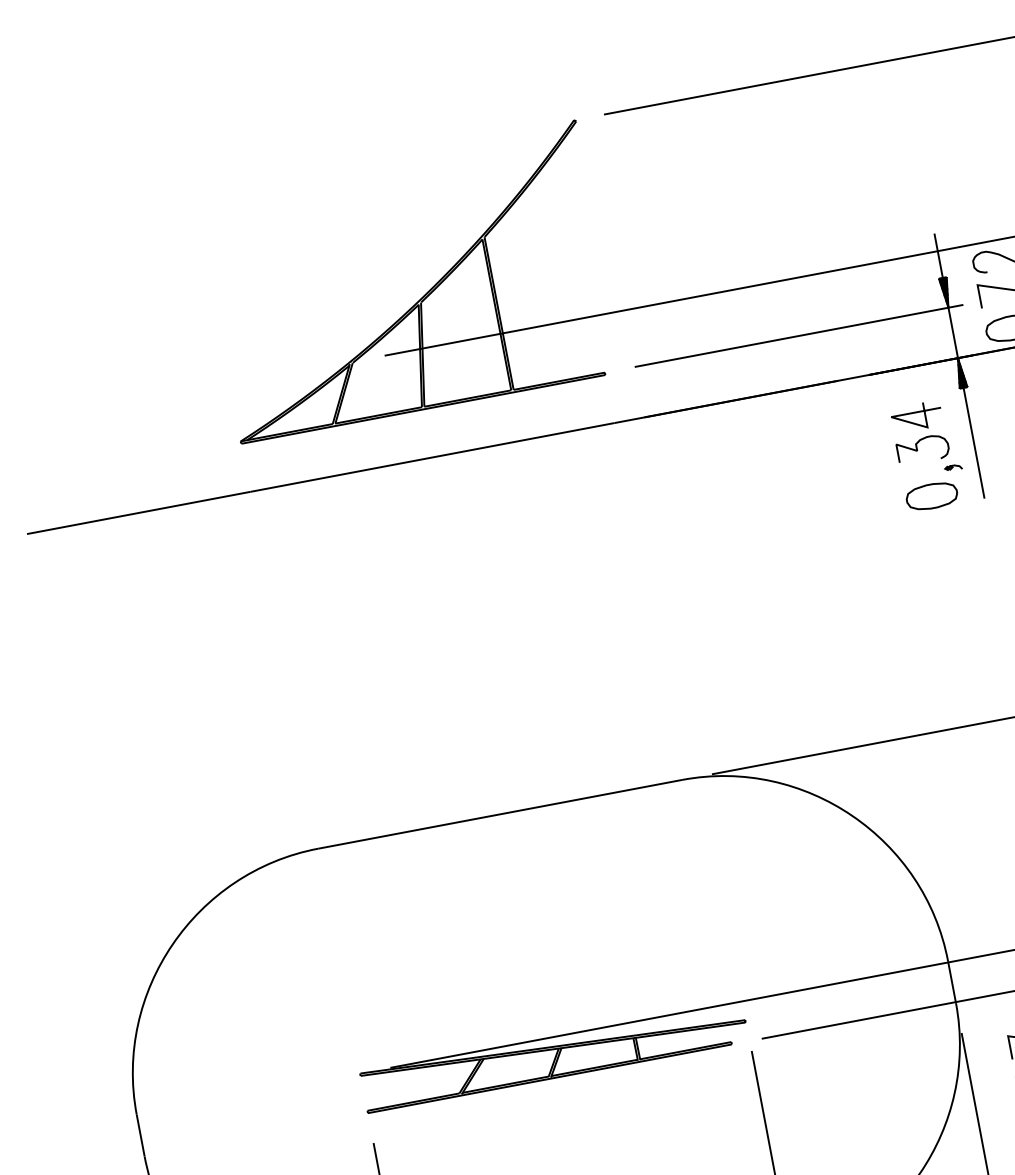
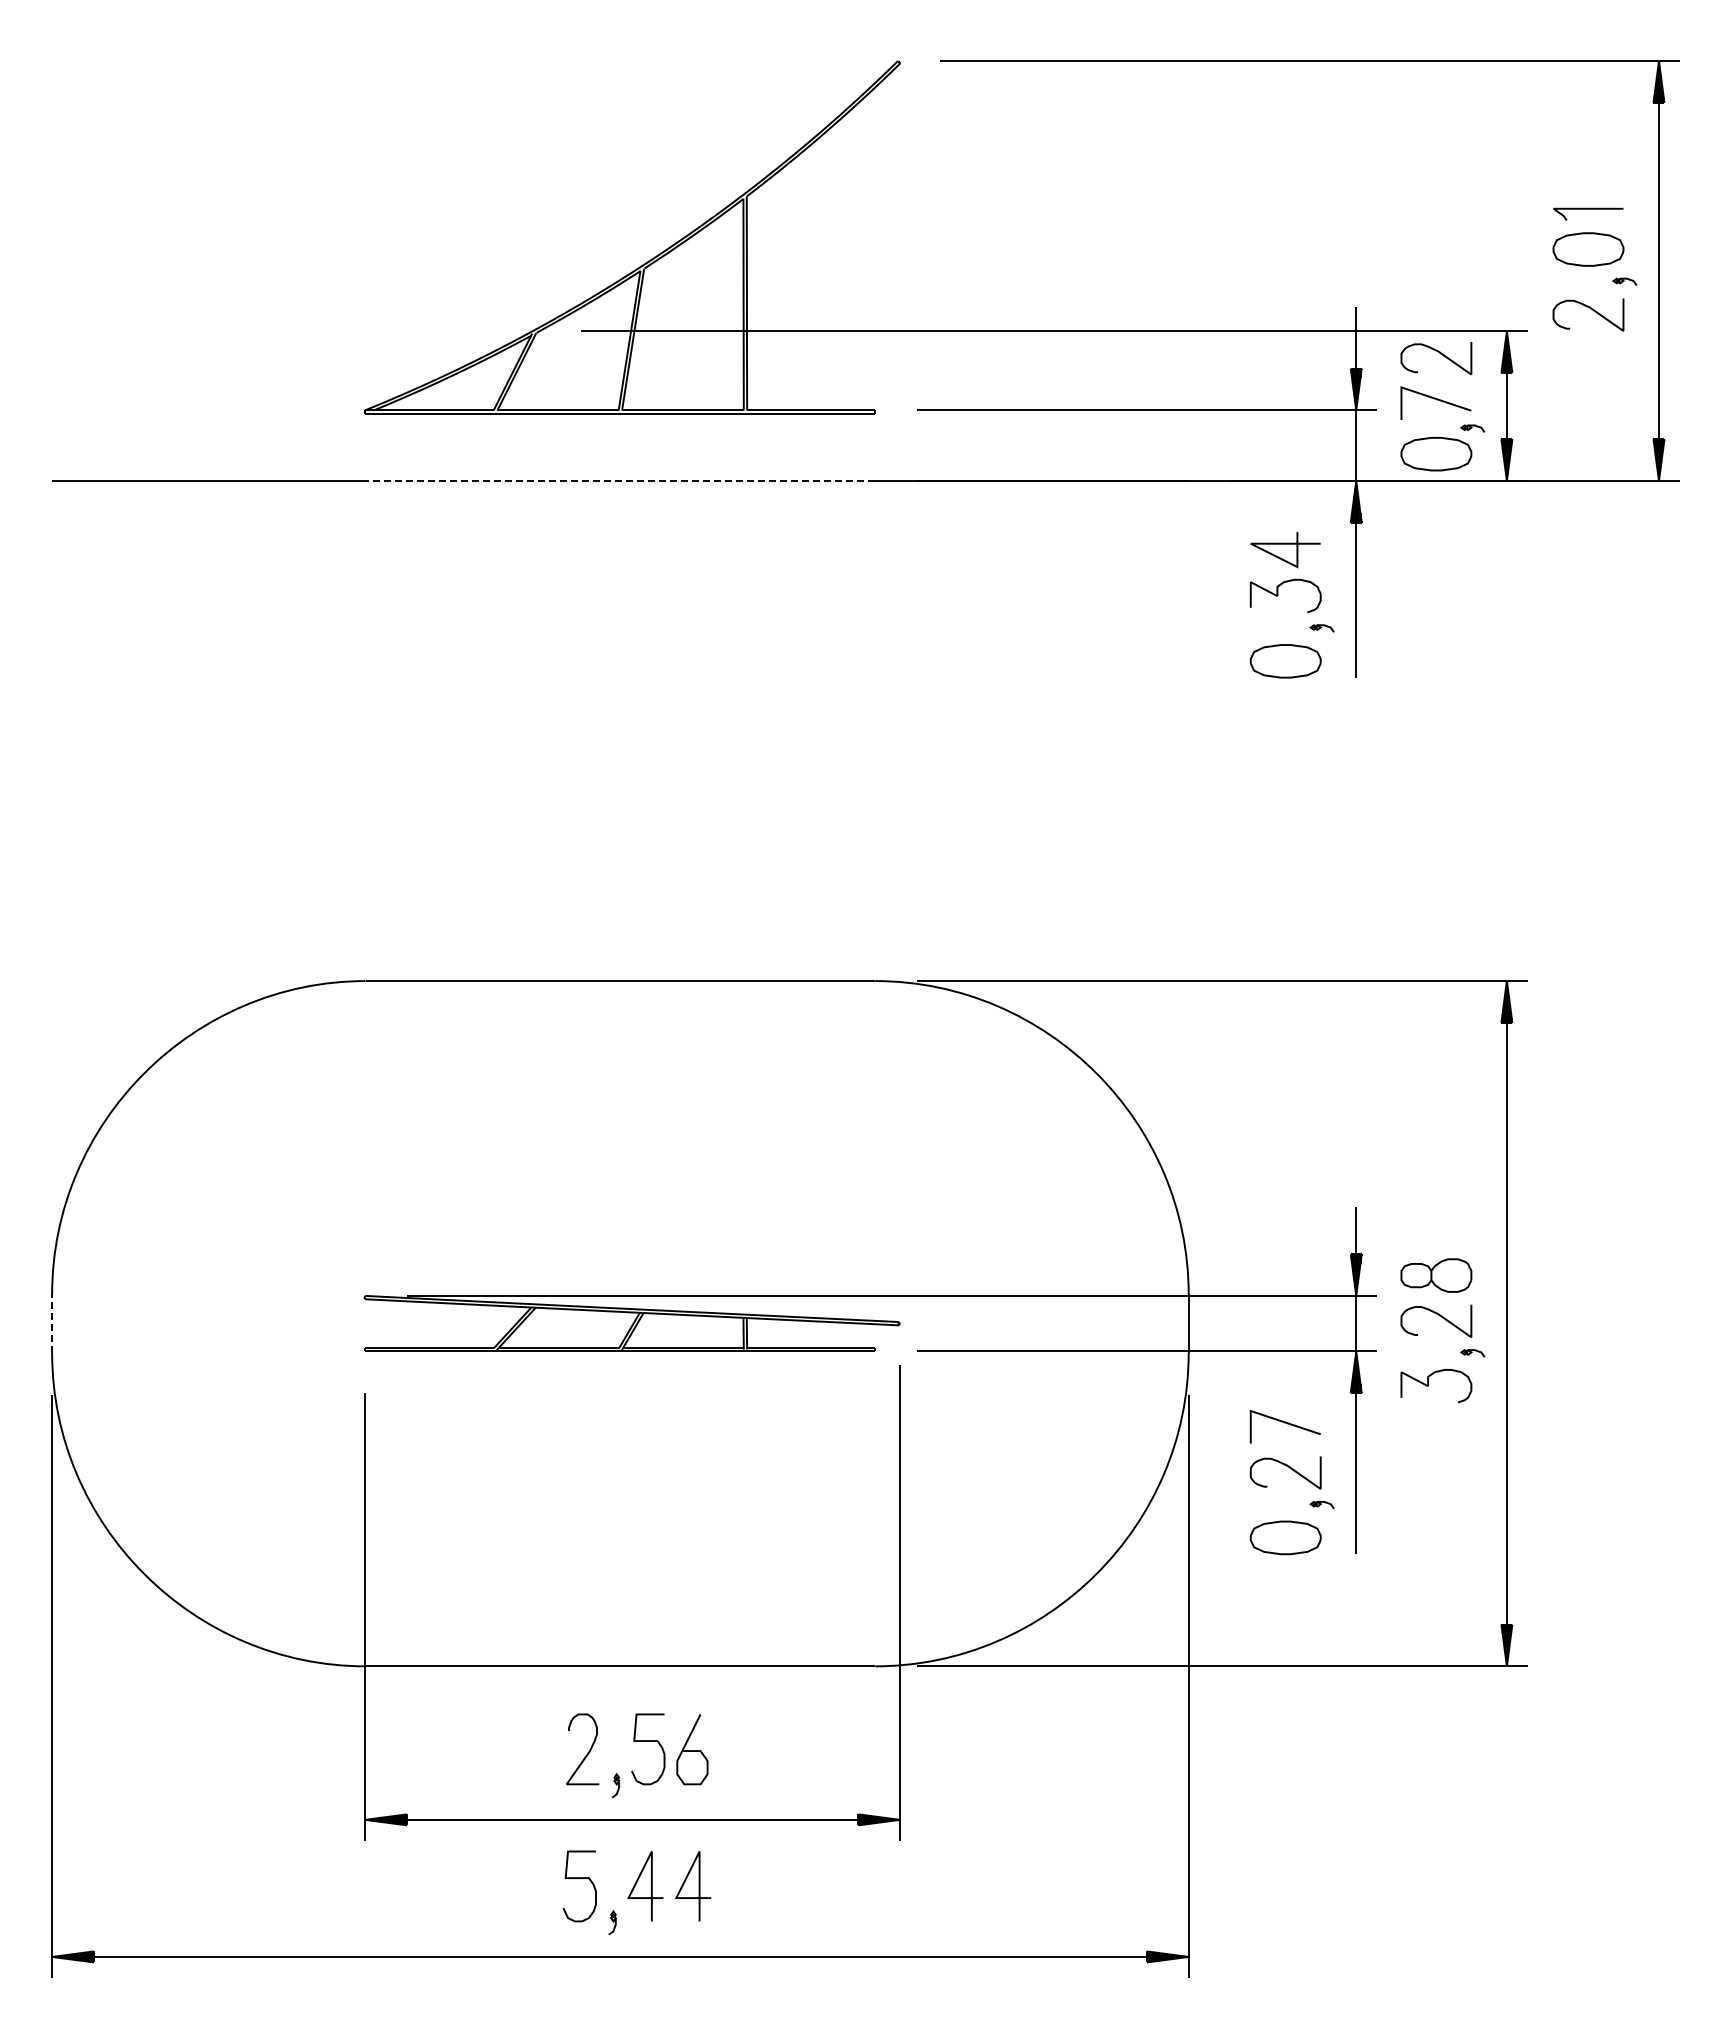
line: (432, 457) -> (620, 481), solid -> dashed
line: (140, 1135) -> (52, 1323), solid -> dashed

